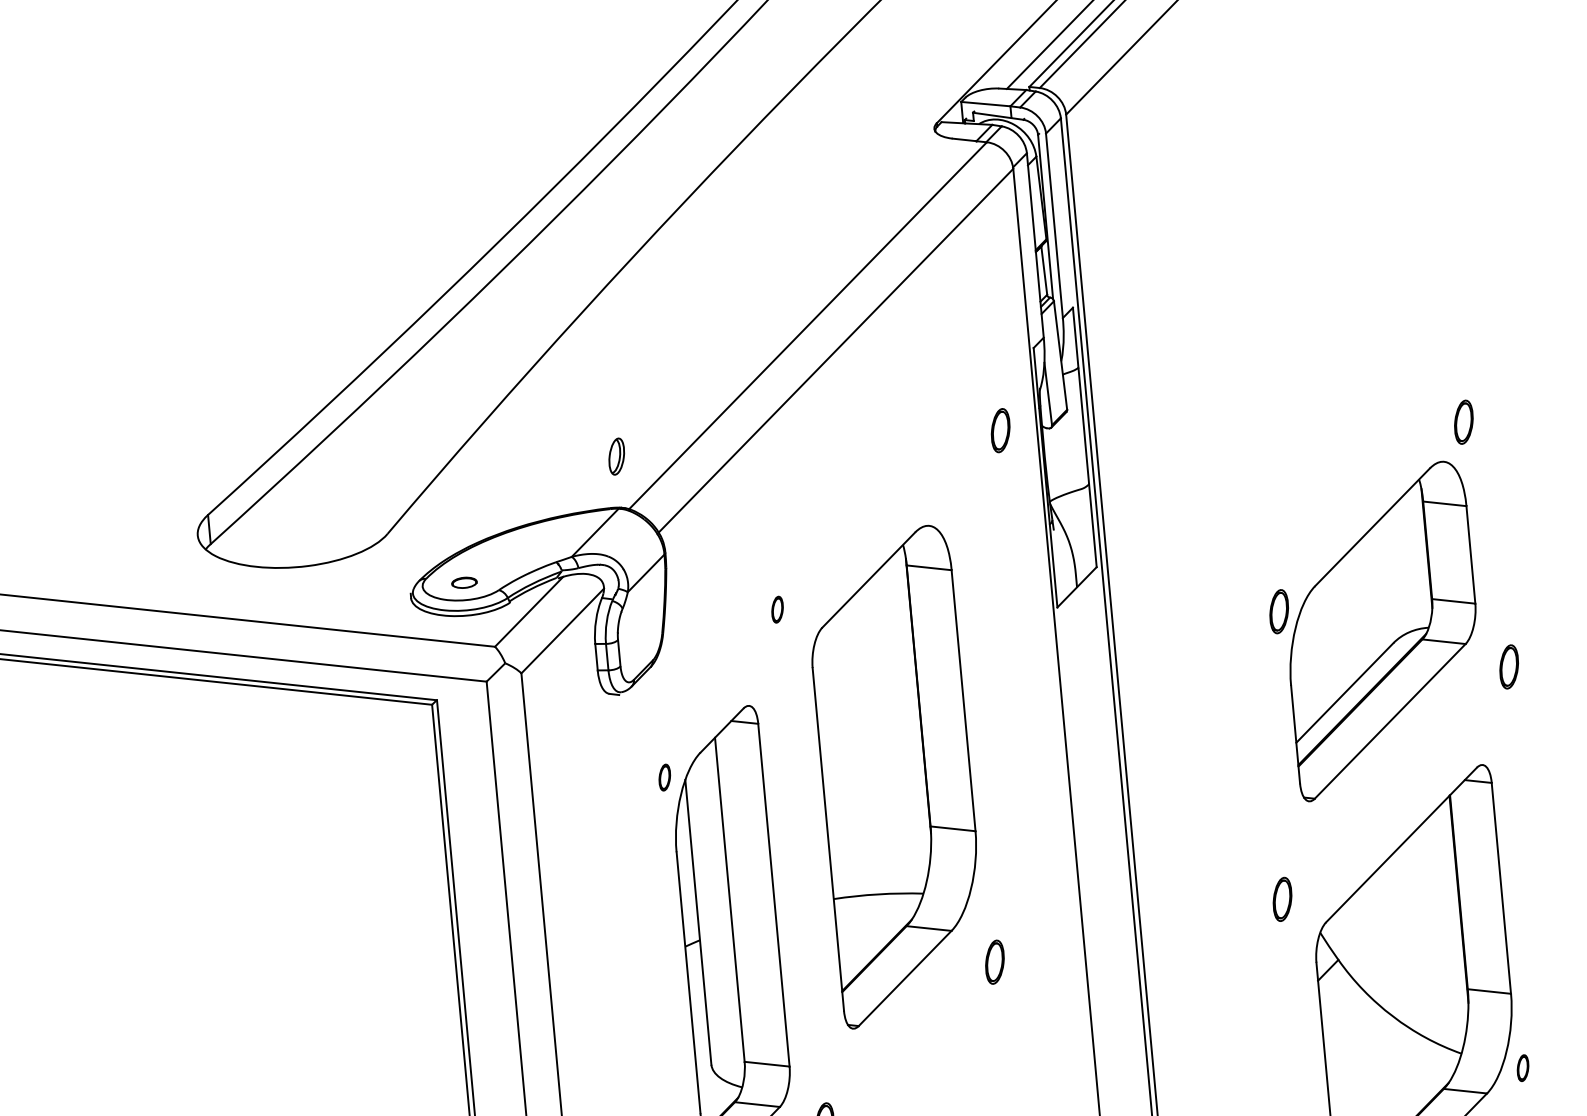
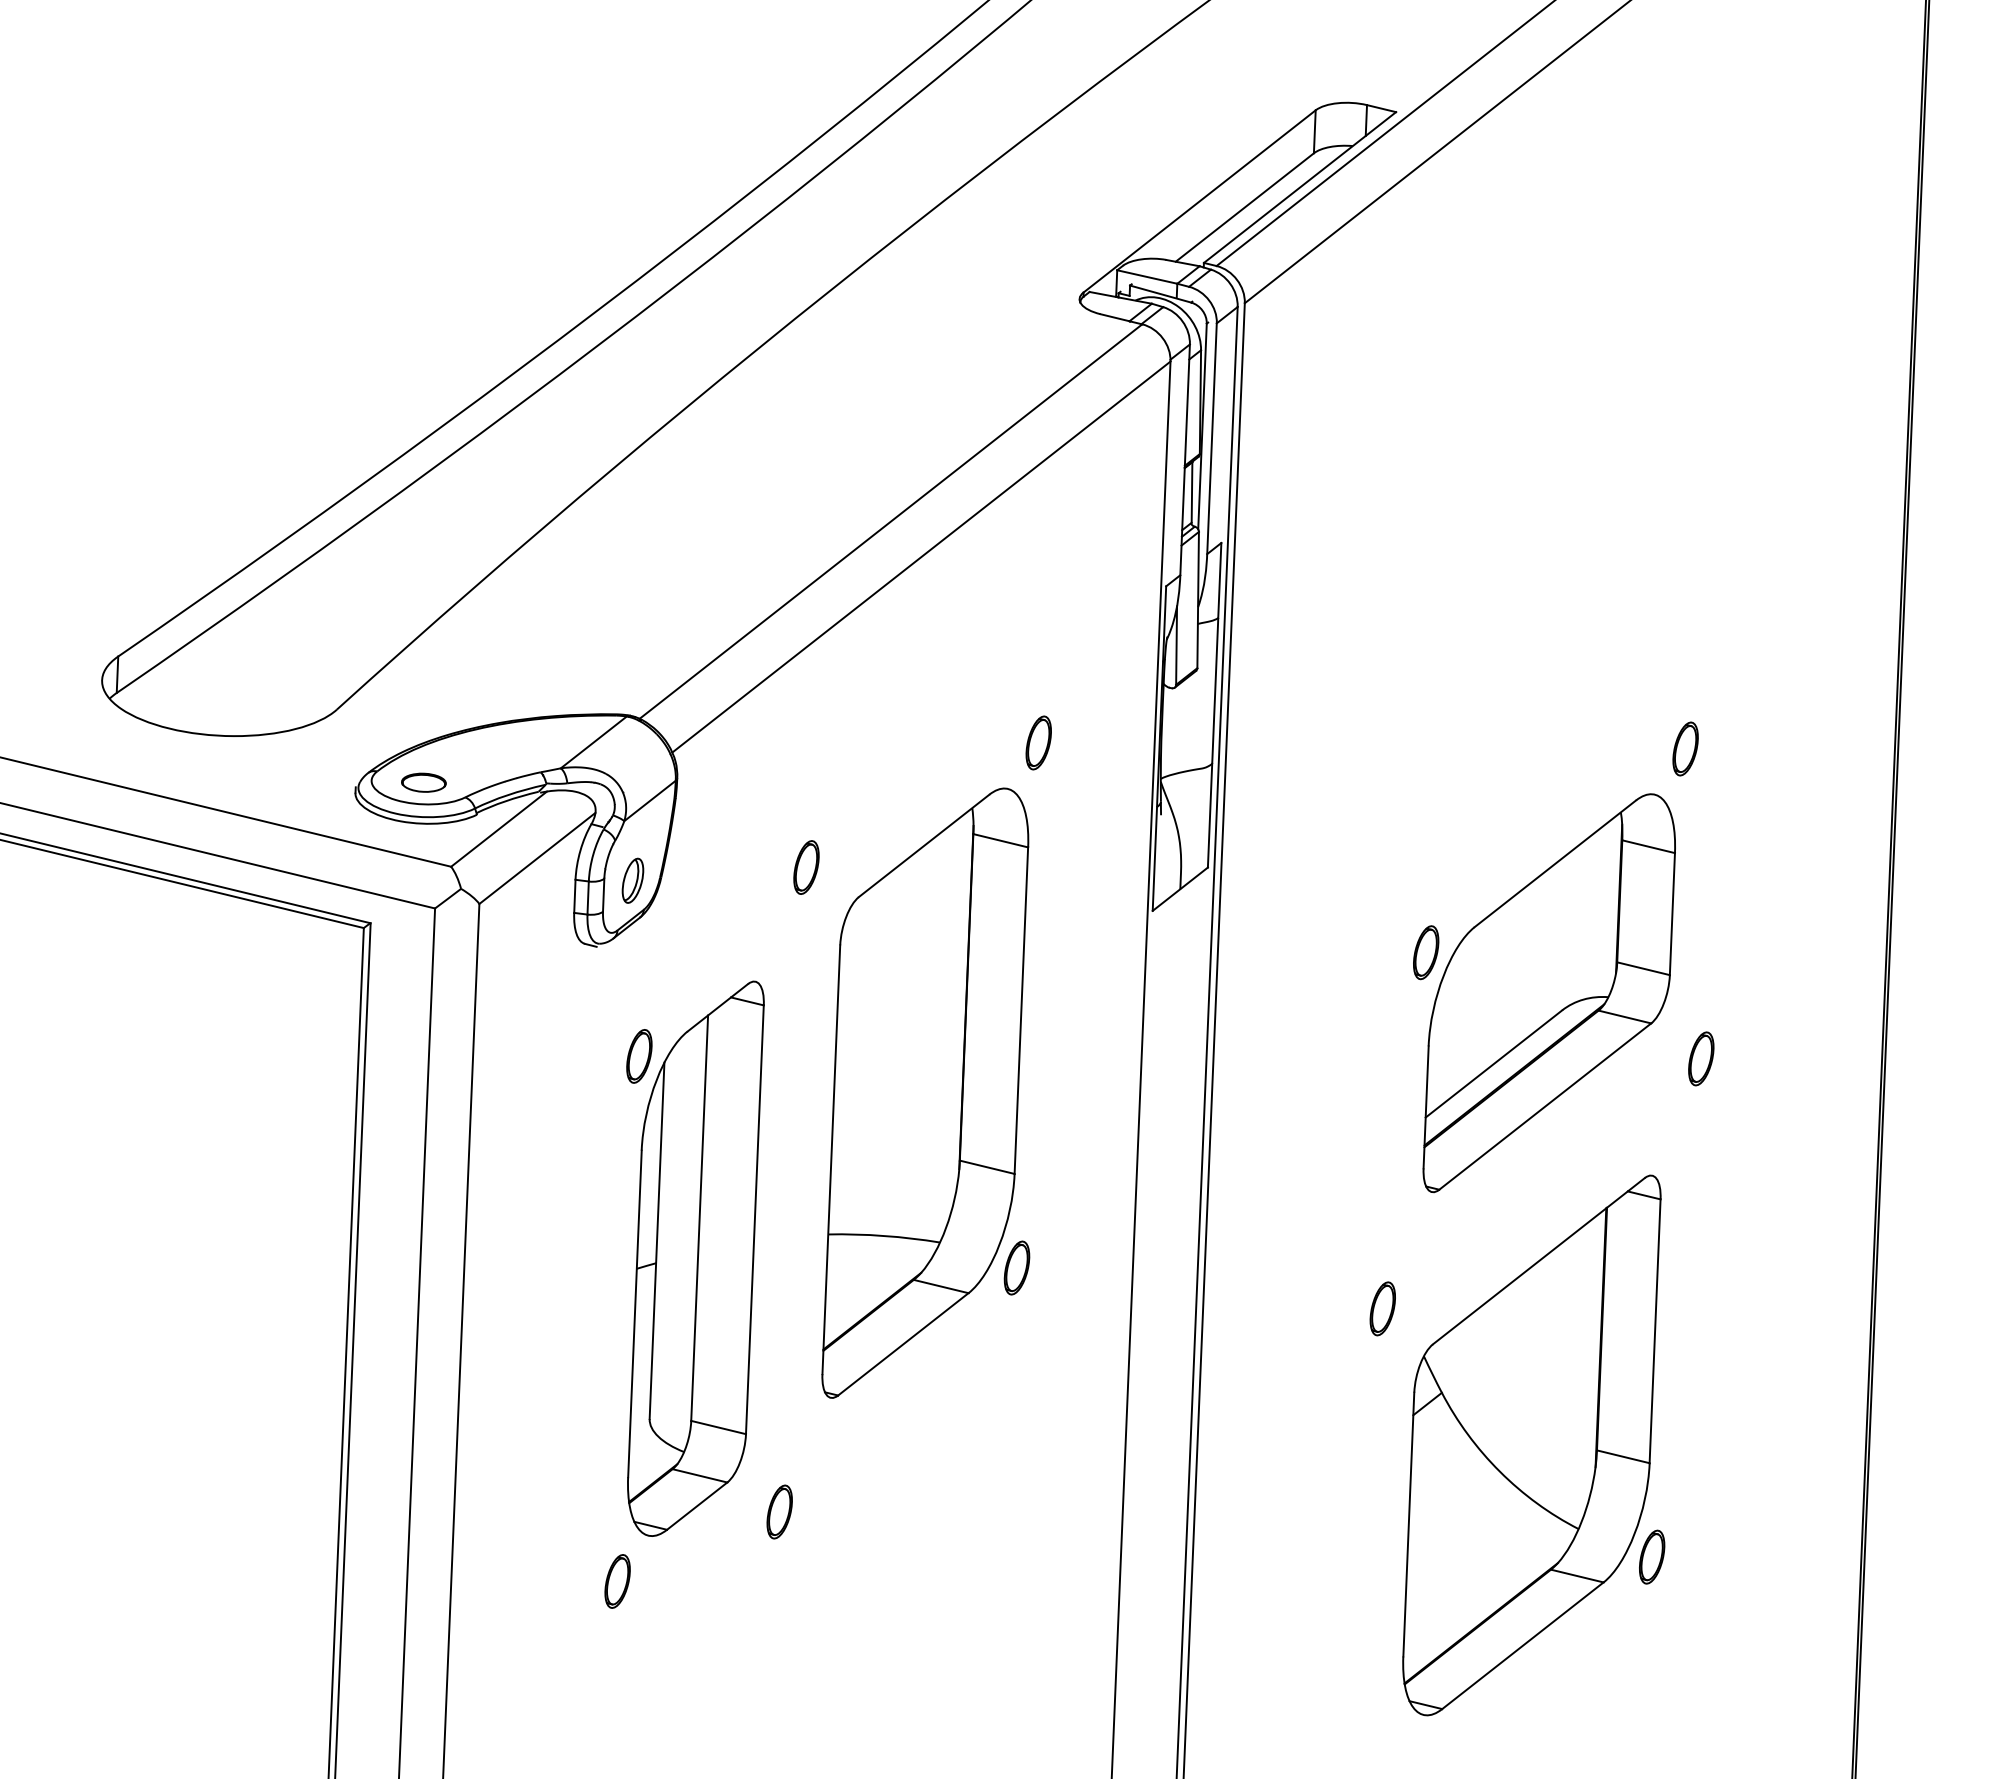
part: (1000, 430) -> (1038, 742), moved
part: (616, 456) -> (632, 880), moved
part: (464, 582) -> (423, 782), size x1.43
part: (777, 609) -> (806, 867), size x1.67
part: (664, 777) -> (639, 1056), size x1.67
part: (994, 961) -> (1016, 1267), moved
part: (1523, 1067) -> (1652, 1556), size x1.67

